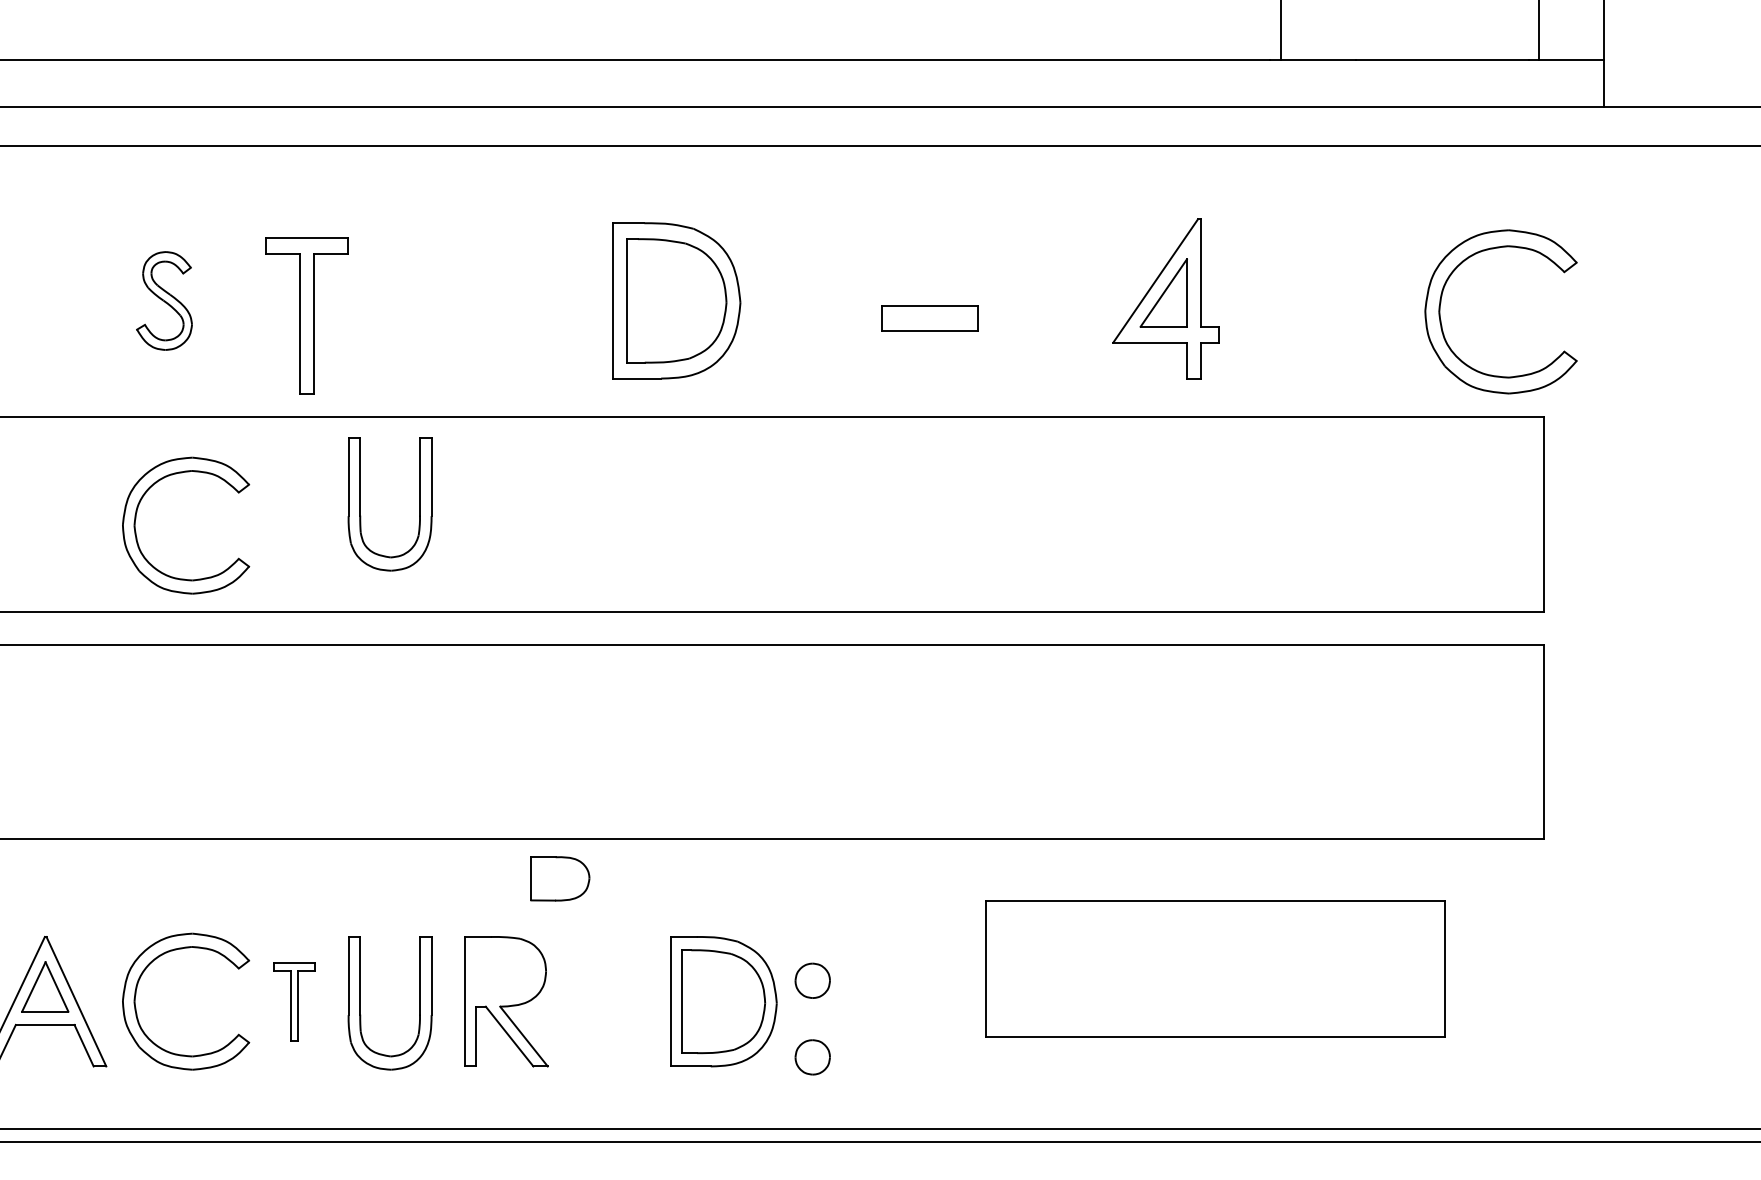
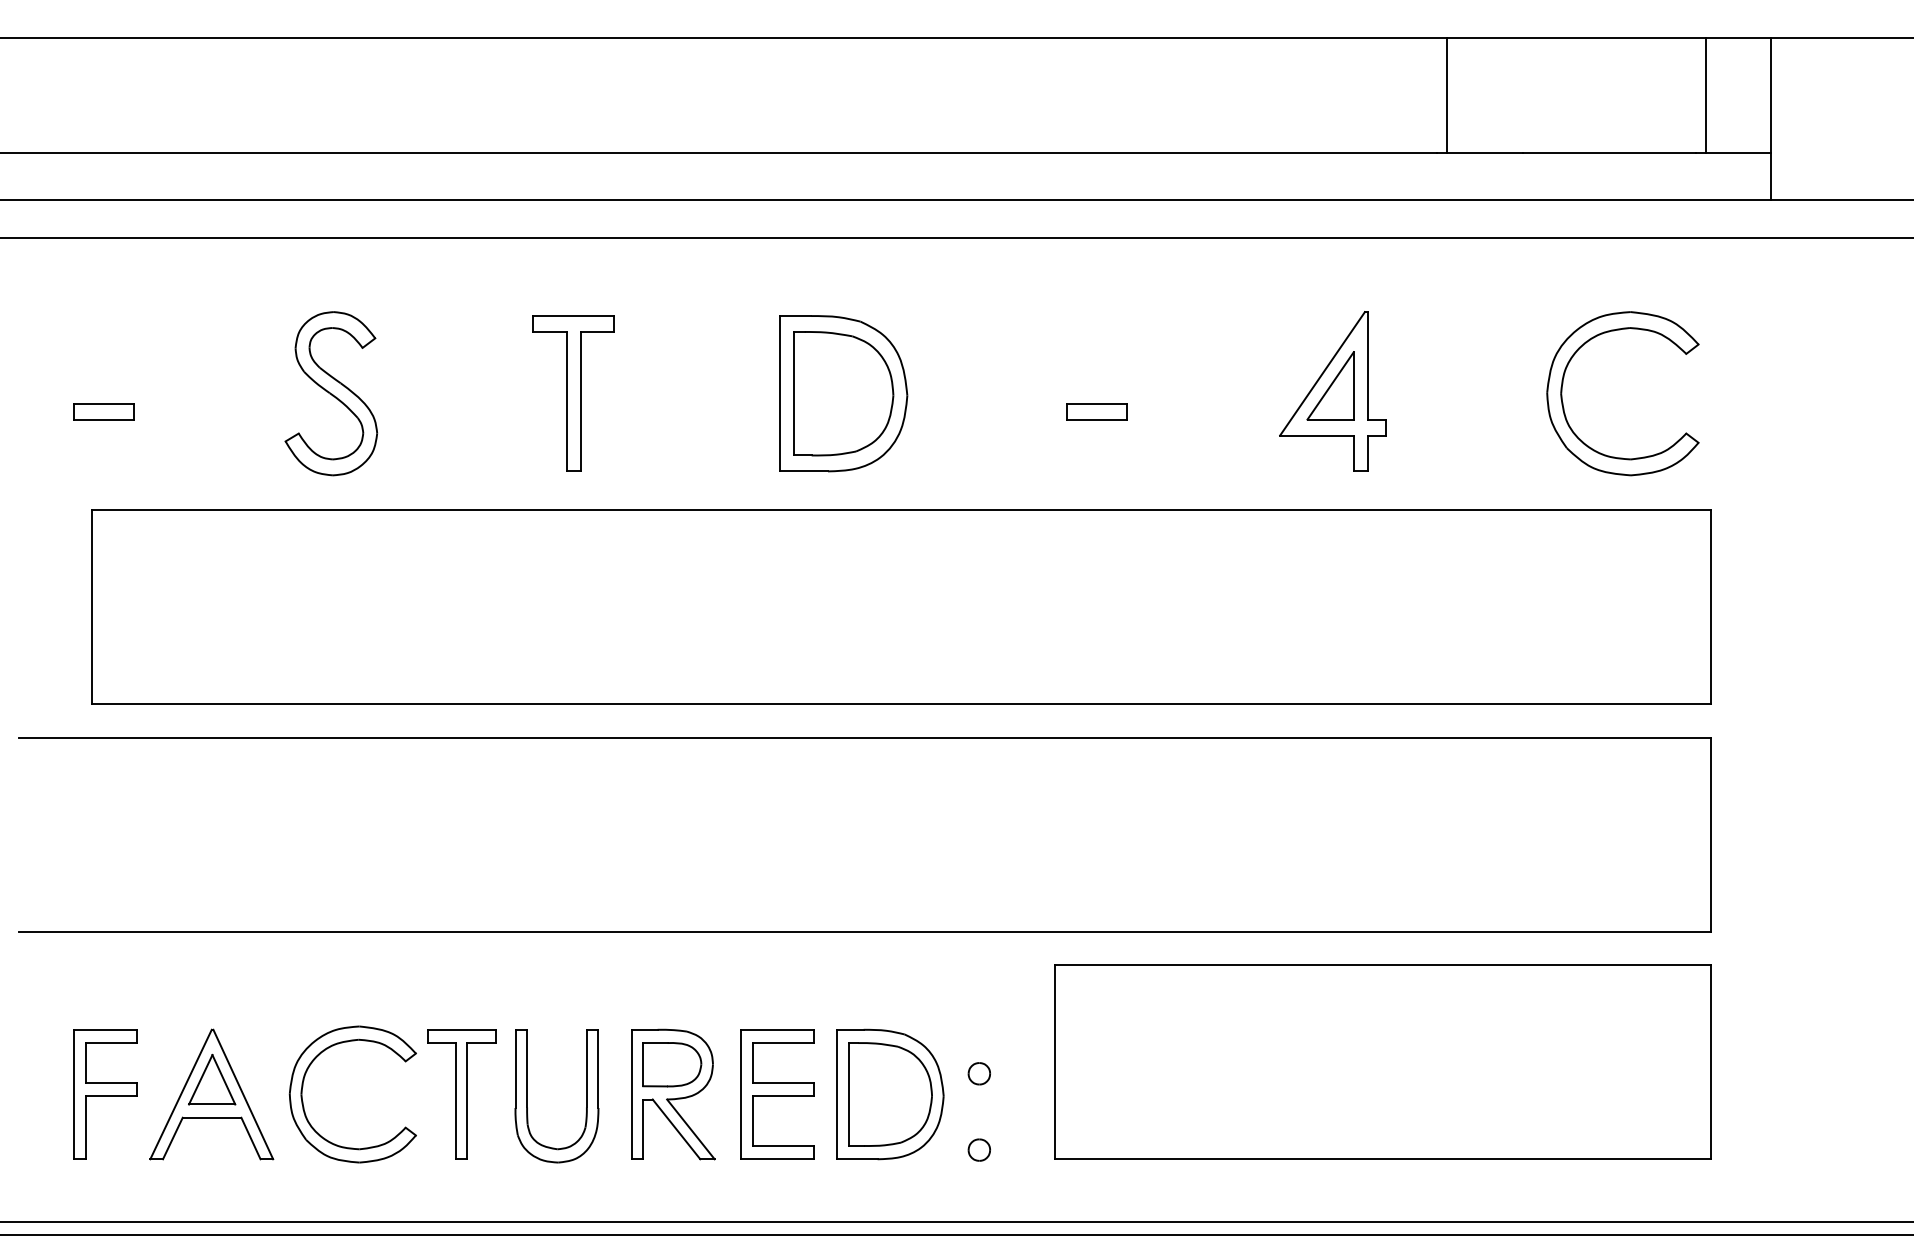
part: (164, 300) -> (331, 393), size x1.67
part: (1441, 302) -> (1563, 384), moved
part: (306, 315) -> (573, 393), moved
part: (929, 318) -> (1096, 411), size x0.62
part: (360, 504) -> (527, 597), removed
part: (137, 537) -> (304, 630), removed
part: (560, 878) -> (672, 1064), moved
part: (1215, 968) -> (1382, 1061), size x1.43
part: (811, 980) -> (978, 1073), size x0.62
part: (294, 1001) -> (461, 1094), size x1.67
part: (610, 1001) -> (777, 1094), added
part: (811, 1056) -> (978, 1149), size x0.62

